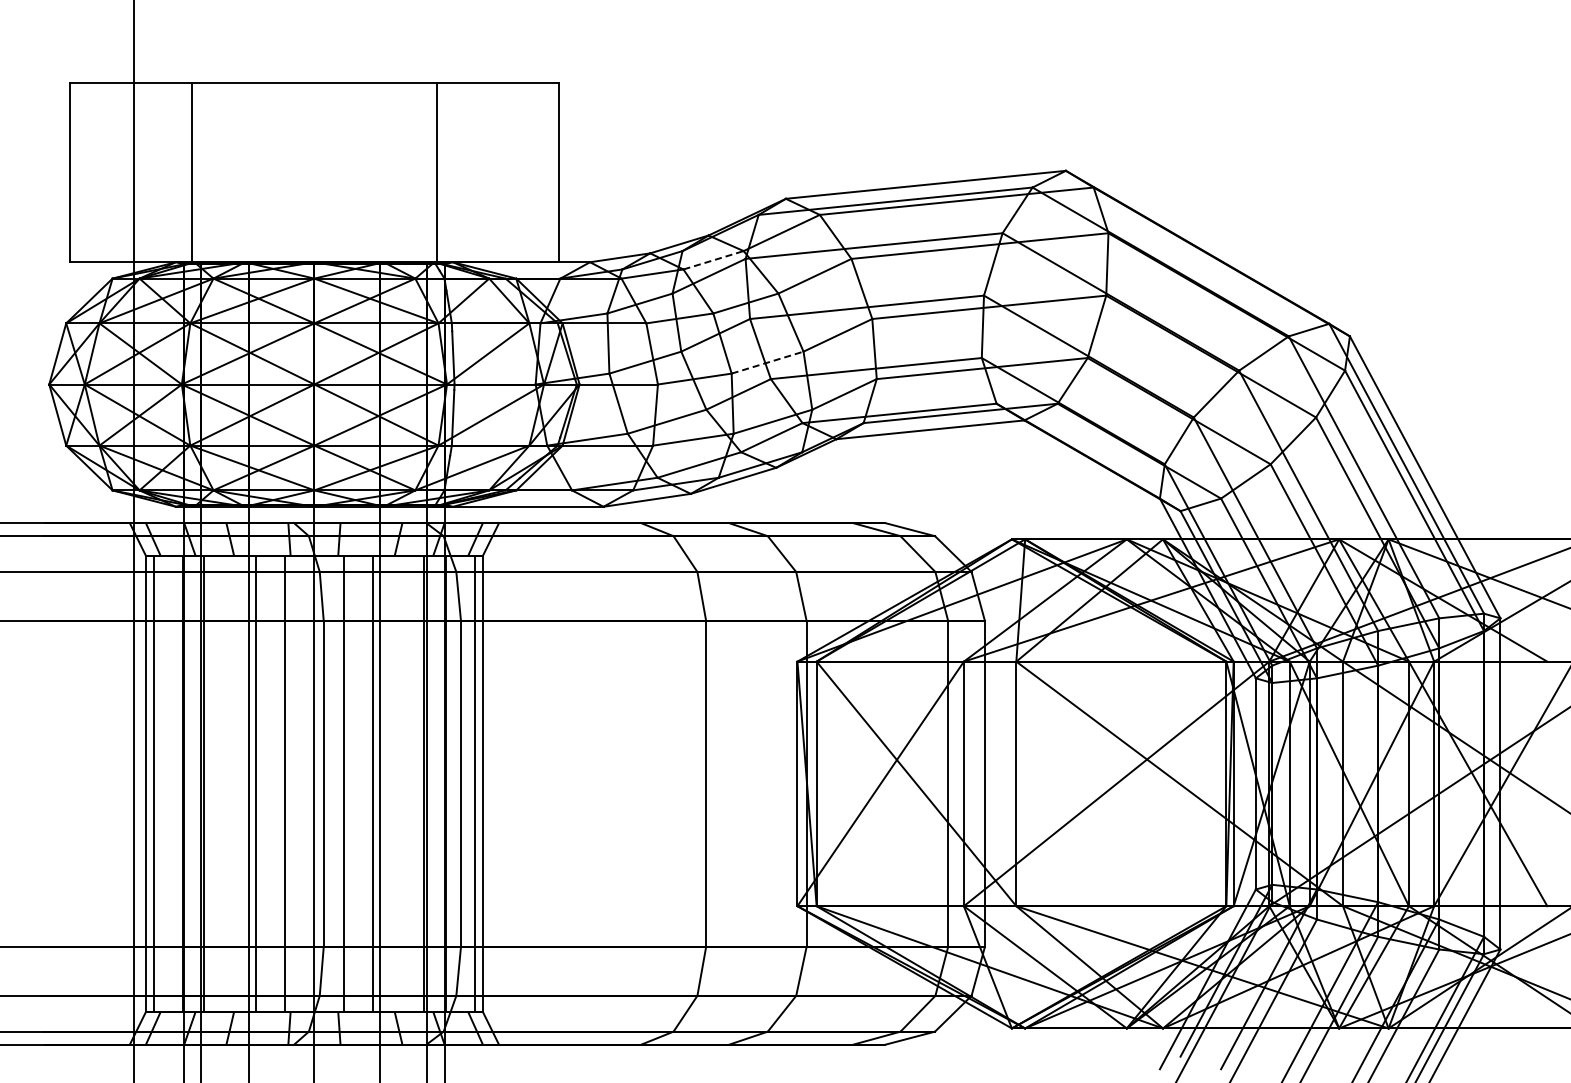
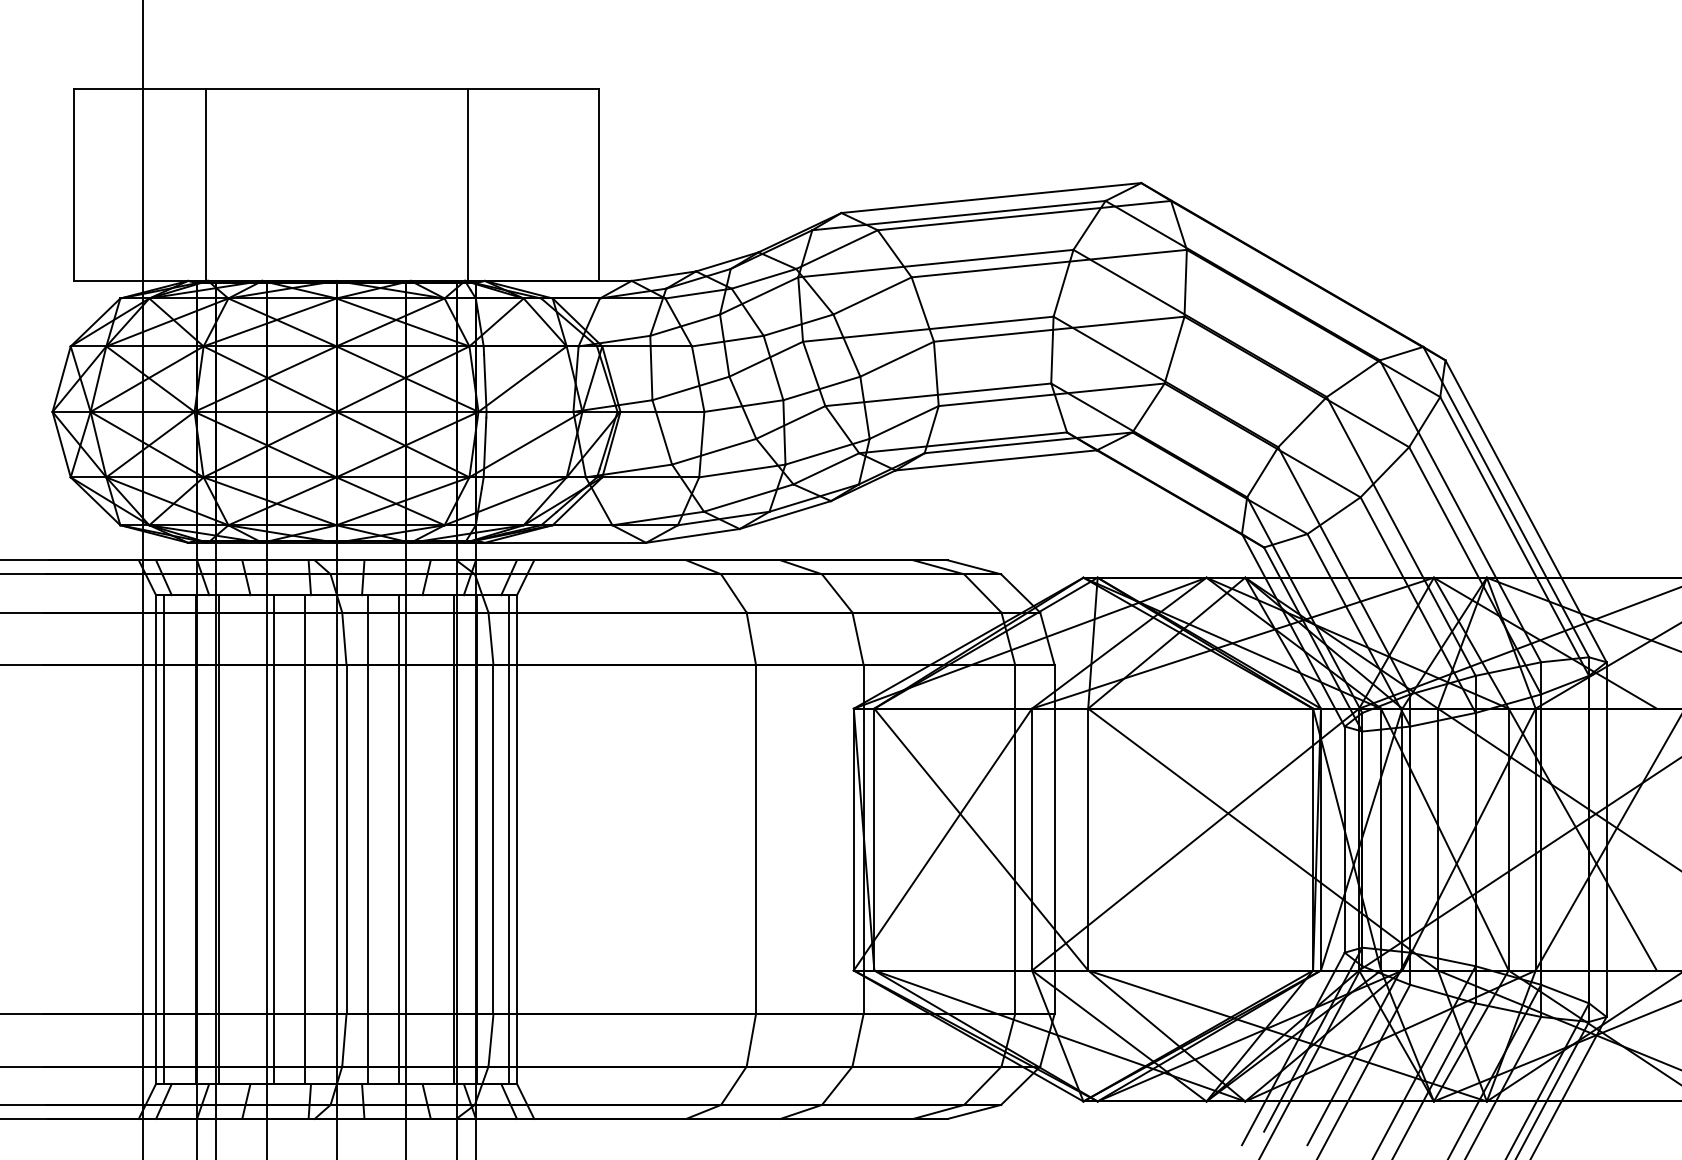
line: (714, 260) -> (764, 279), dashed -> solid
line: (767, 362) -> (821, 388), dashed -> solid

